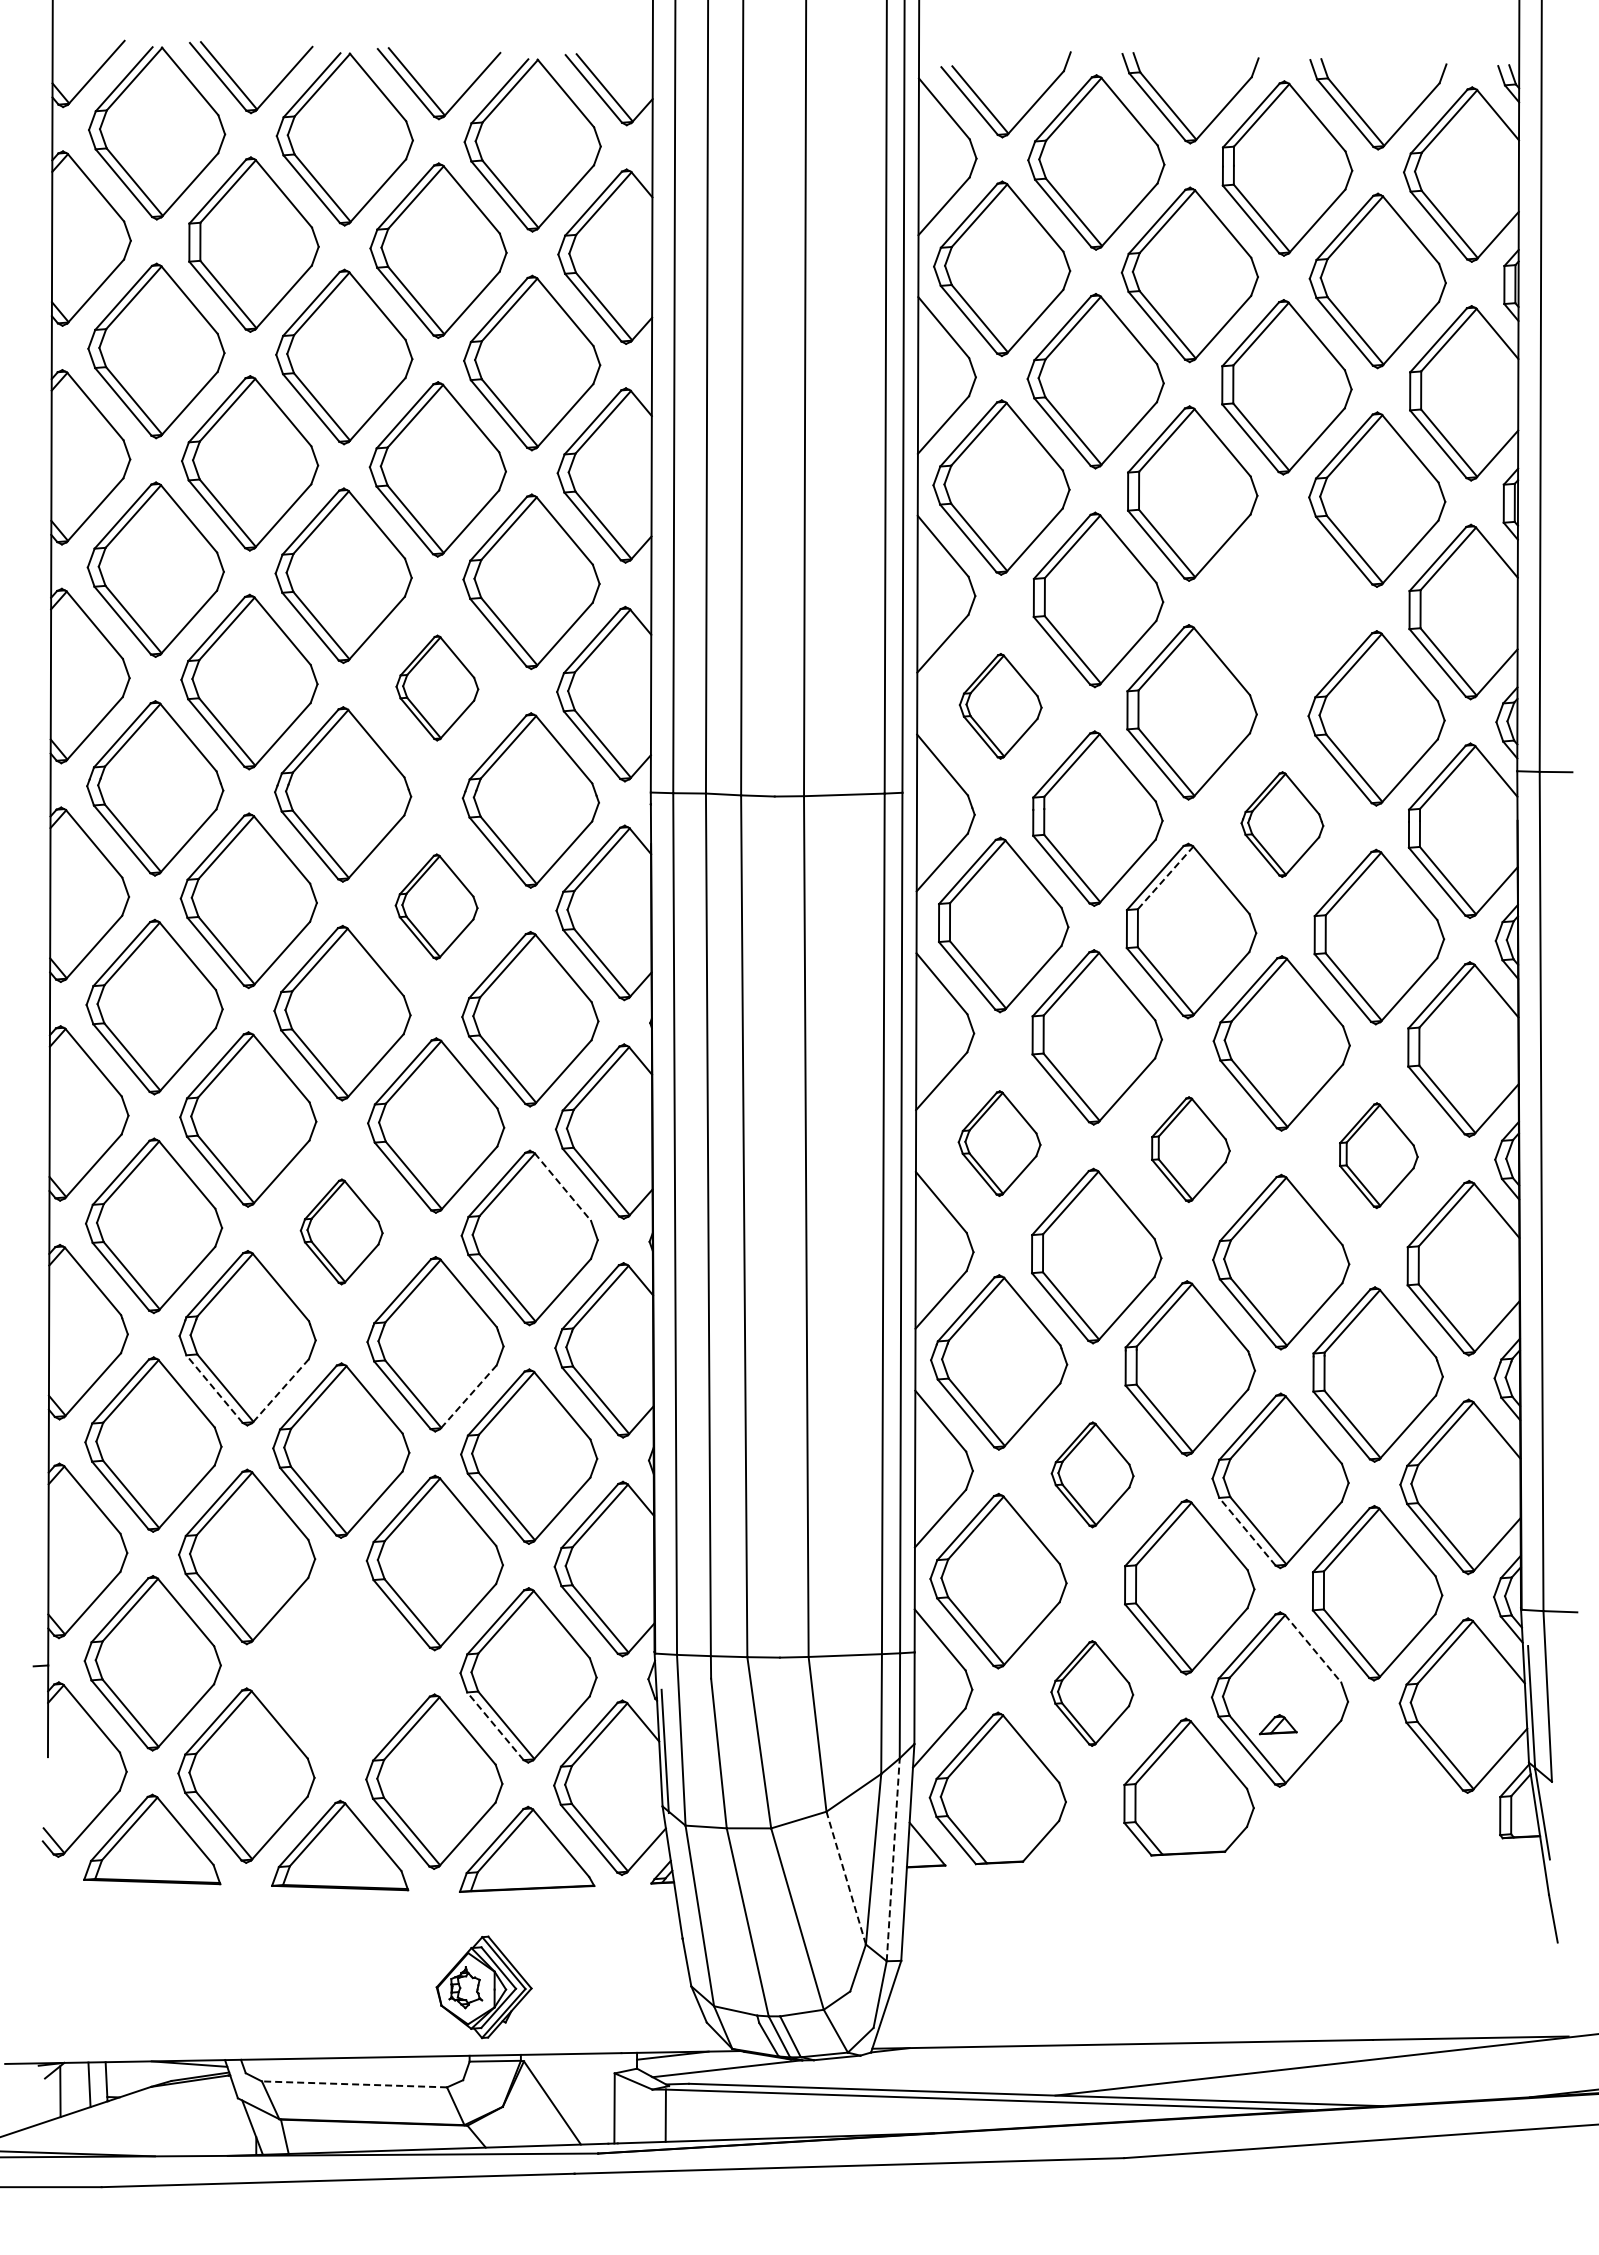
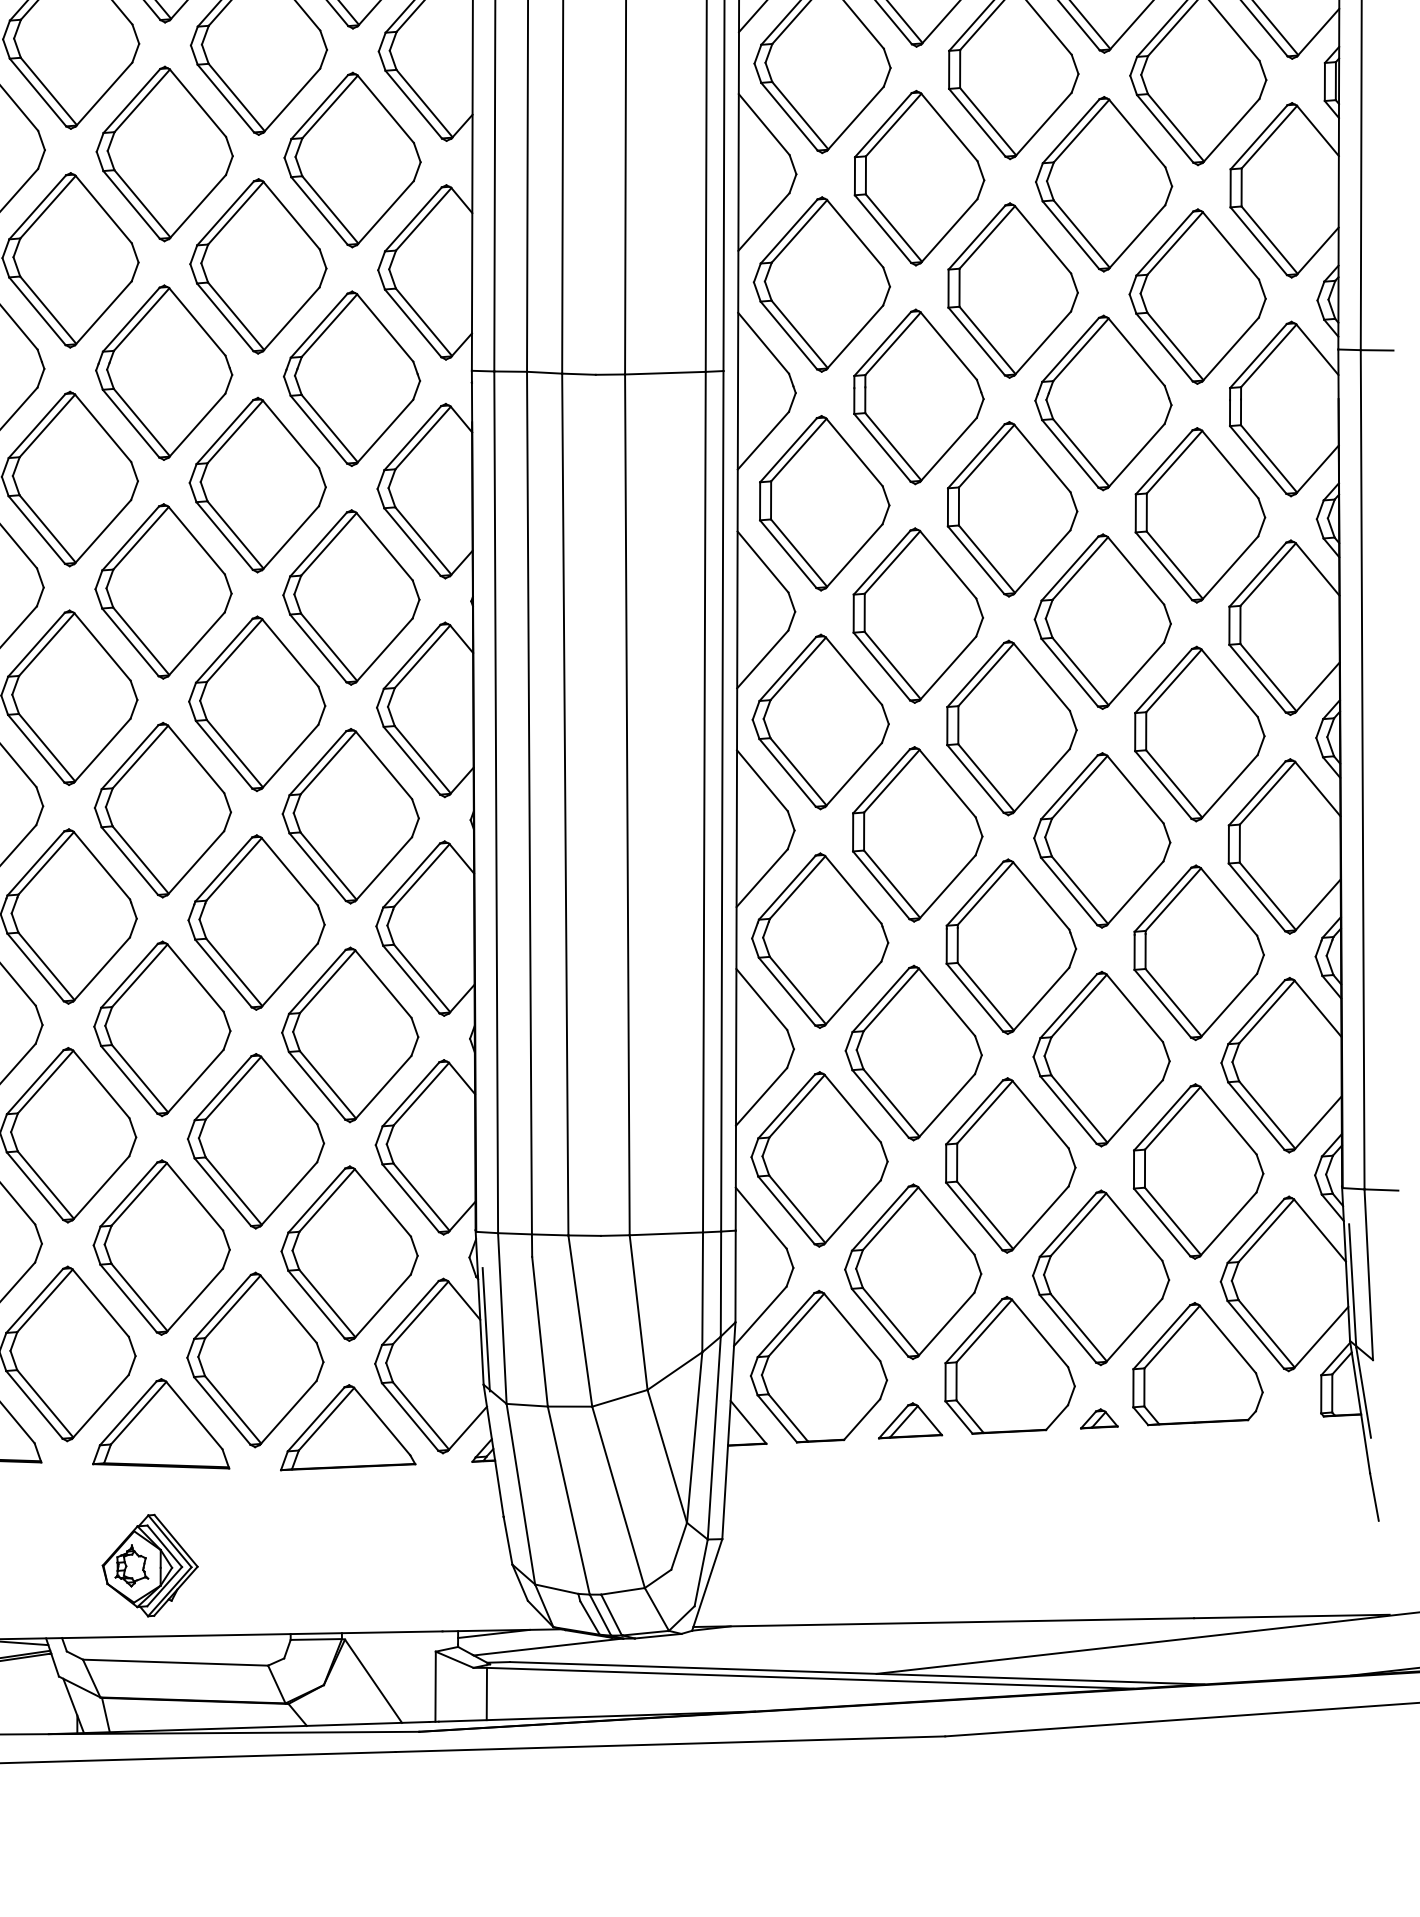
part: (1283, 605) -> (1104, 183), added
part: (437, 687) -> (258, 265), size x1.67
part: (1000, 706) -> (821, 284), size x1.67
part: (1282, 824) -> (1103, 402), size x1.67
line: (1165, 877) -> (986, 455), dashed -> solid
part: (436, 906) -> (257, 484), size x1.67
part: (999, 1143) -> (820, 721), size x1.67
part: (1190, 1149) -> (1011, 727), size x1.67
part: (1378, 1155) -> (1199, 733), size x1.67
line: (563, 1187) -> (384, 765), dashed -> solid
part: (341, 1231) -> (162, 809), size x1.67
line: (214, 1388) -> (35, 966), dashed -> solid
line: (280, 1391) -> (101, 969), dashed -> solid
line: (468, 1397) -> (289, 975), dashed -> solid
part: (1092, 1474) -> (913, 1052), size x1.67
line: (1247, 1531) -> (1068, 1109), dashed -> solid
line: (1313, 1649) -> (1134, 1227), dashed -> solid
part: (340, 1669) -> (161, 1247), added
part: (1092, 1693) -> (913, 1271), size x1.67
part: (1278, 1724) -> (1099, 1418), moved
line: (495, 1725) -> (316, 1303), dashed -> solid
part: (1376, 1785) -> (1197, 1363), added
part: (1089, 1842) -> (910, 1420), added
line: (893, 1859) -> (714, 1437), dashed -> solid
line: (846, 1877) -> (667, 1455), dashed -> solid
part: (483, 1987) -> (149, 1565), moved
line: (354, 2084) -> (175, 1662), dashed -> solid

